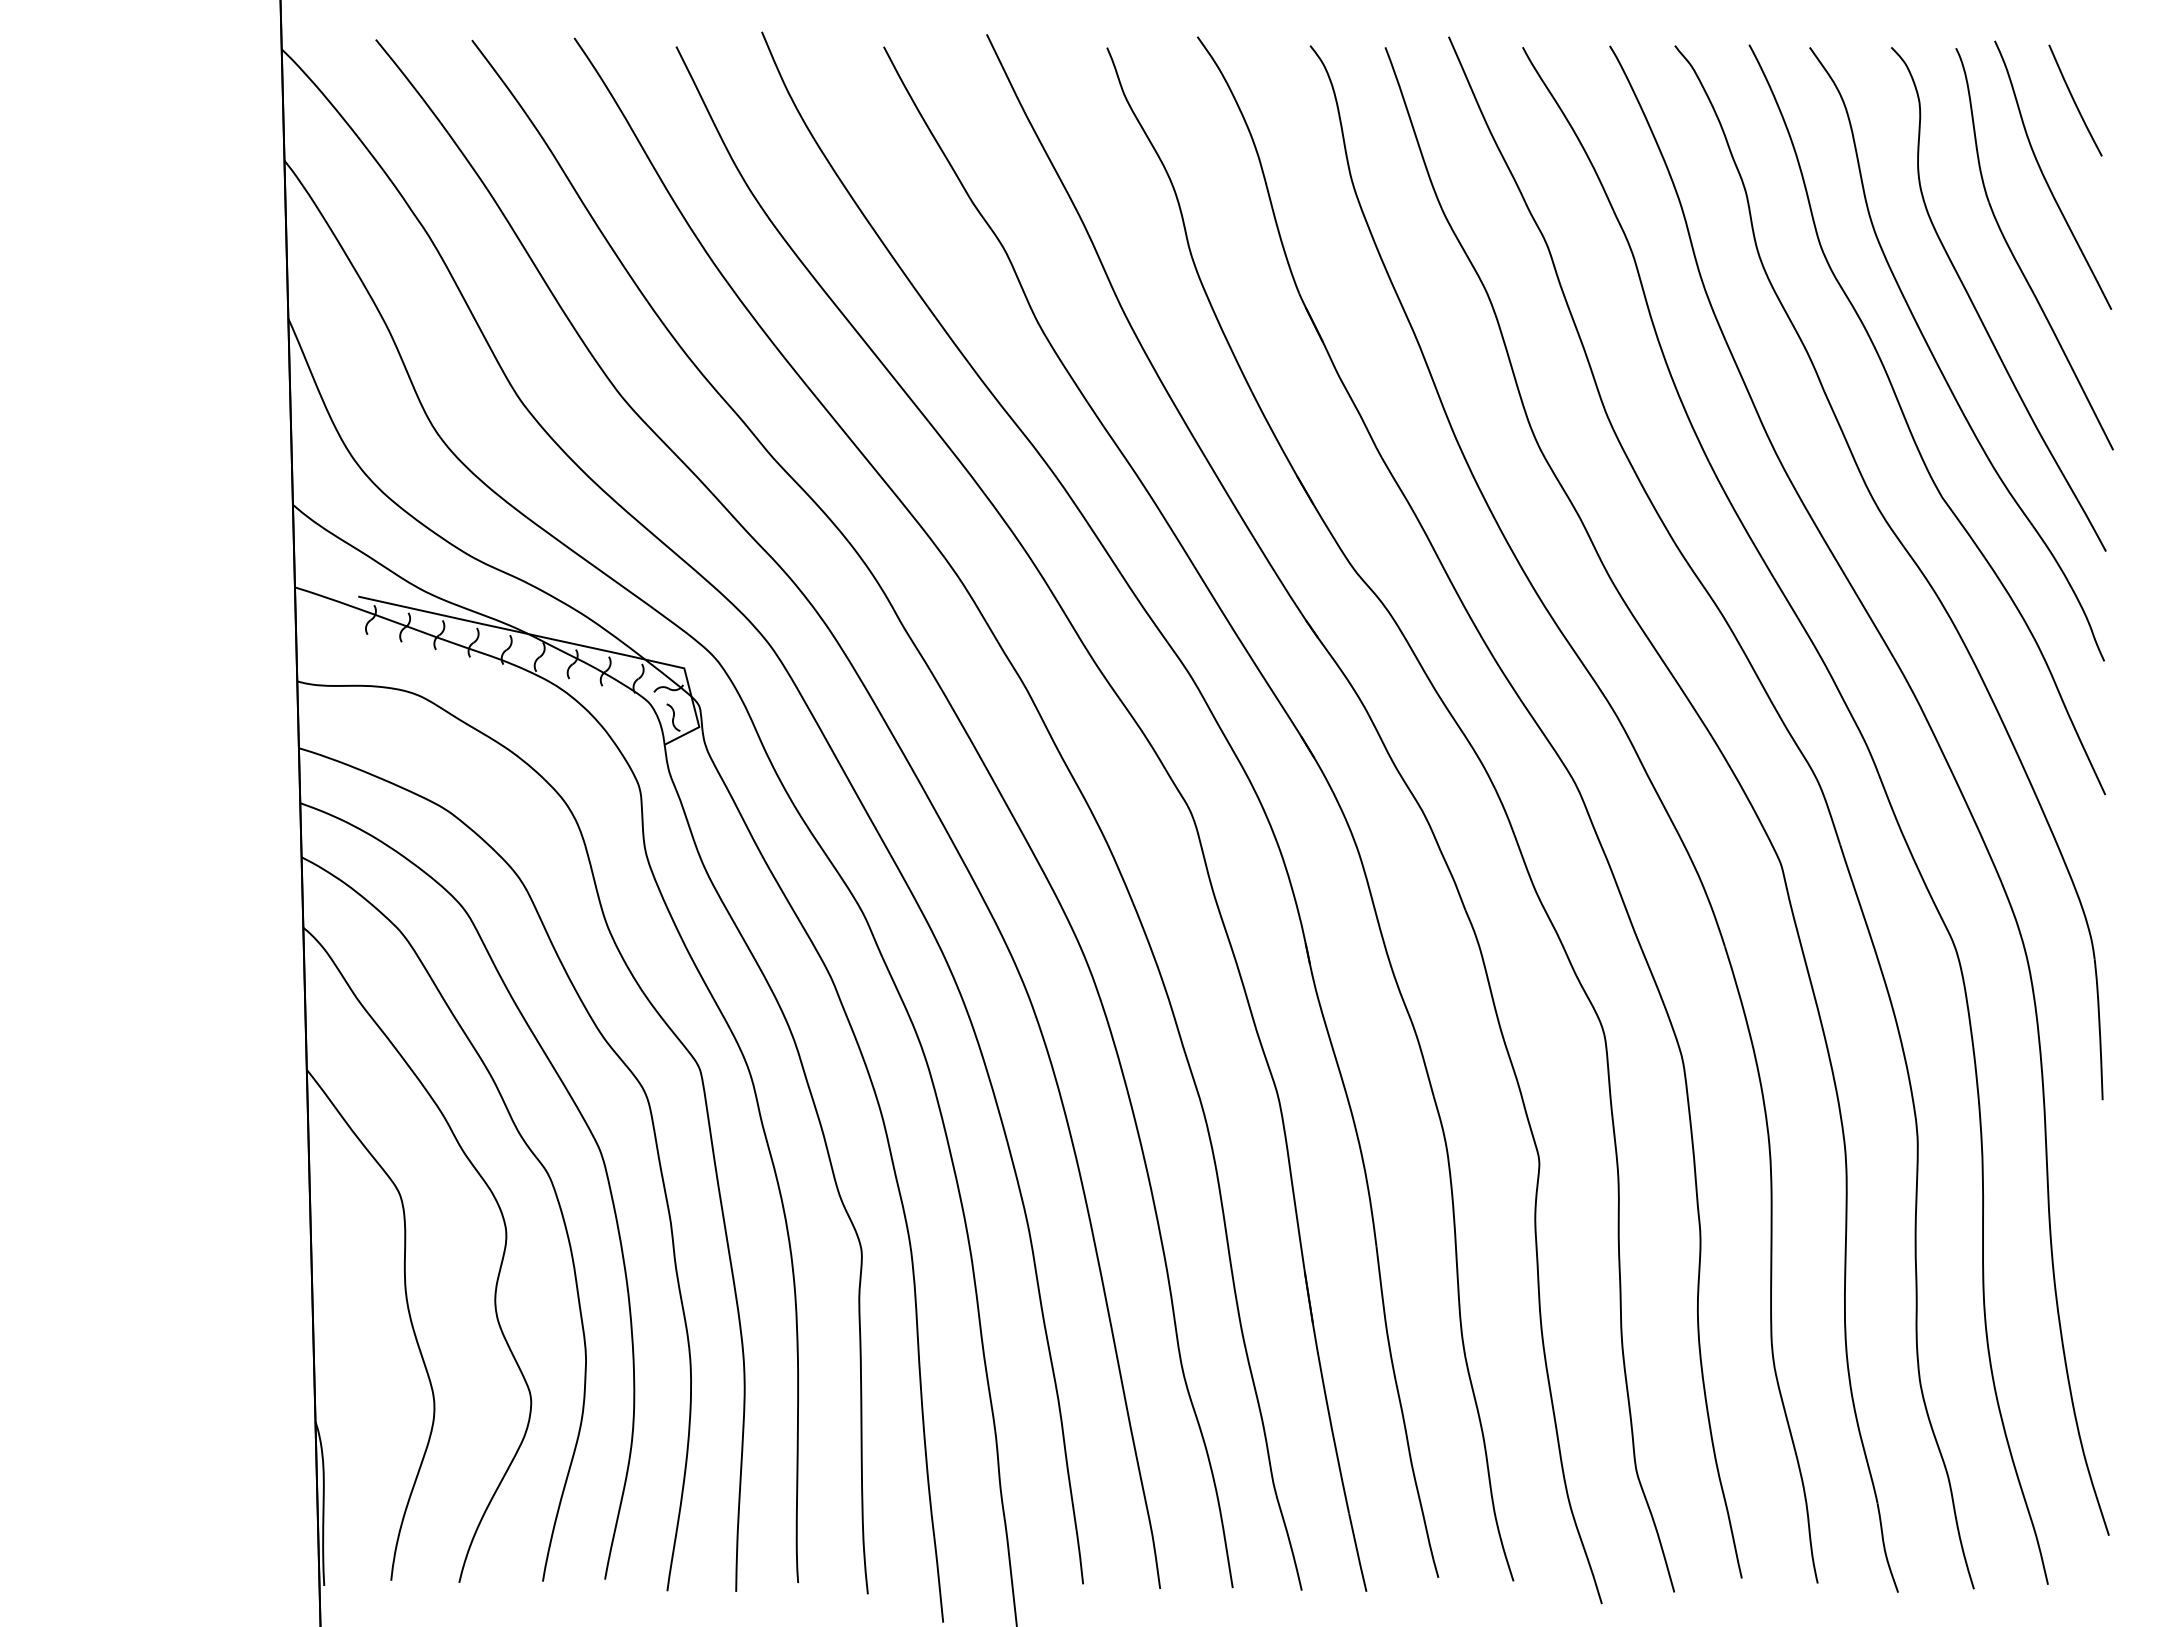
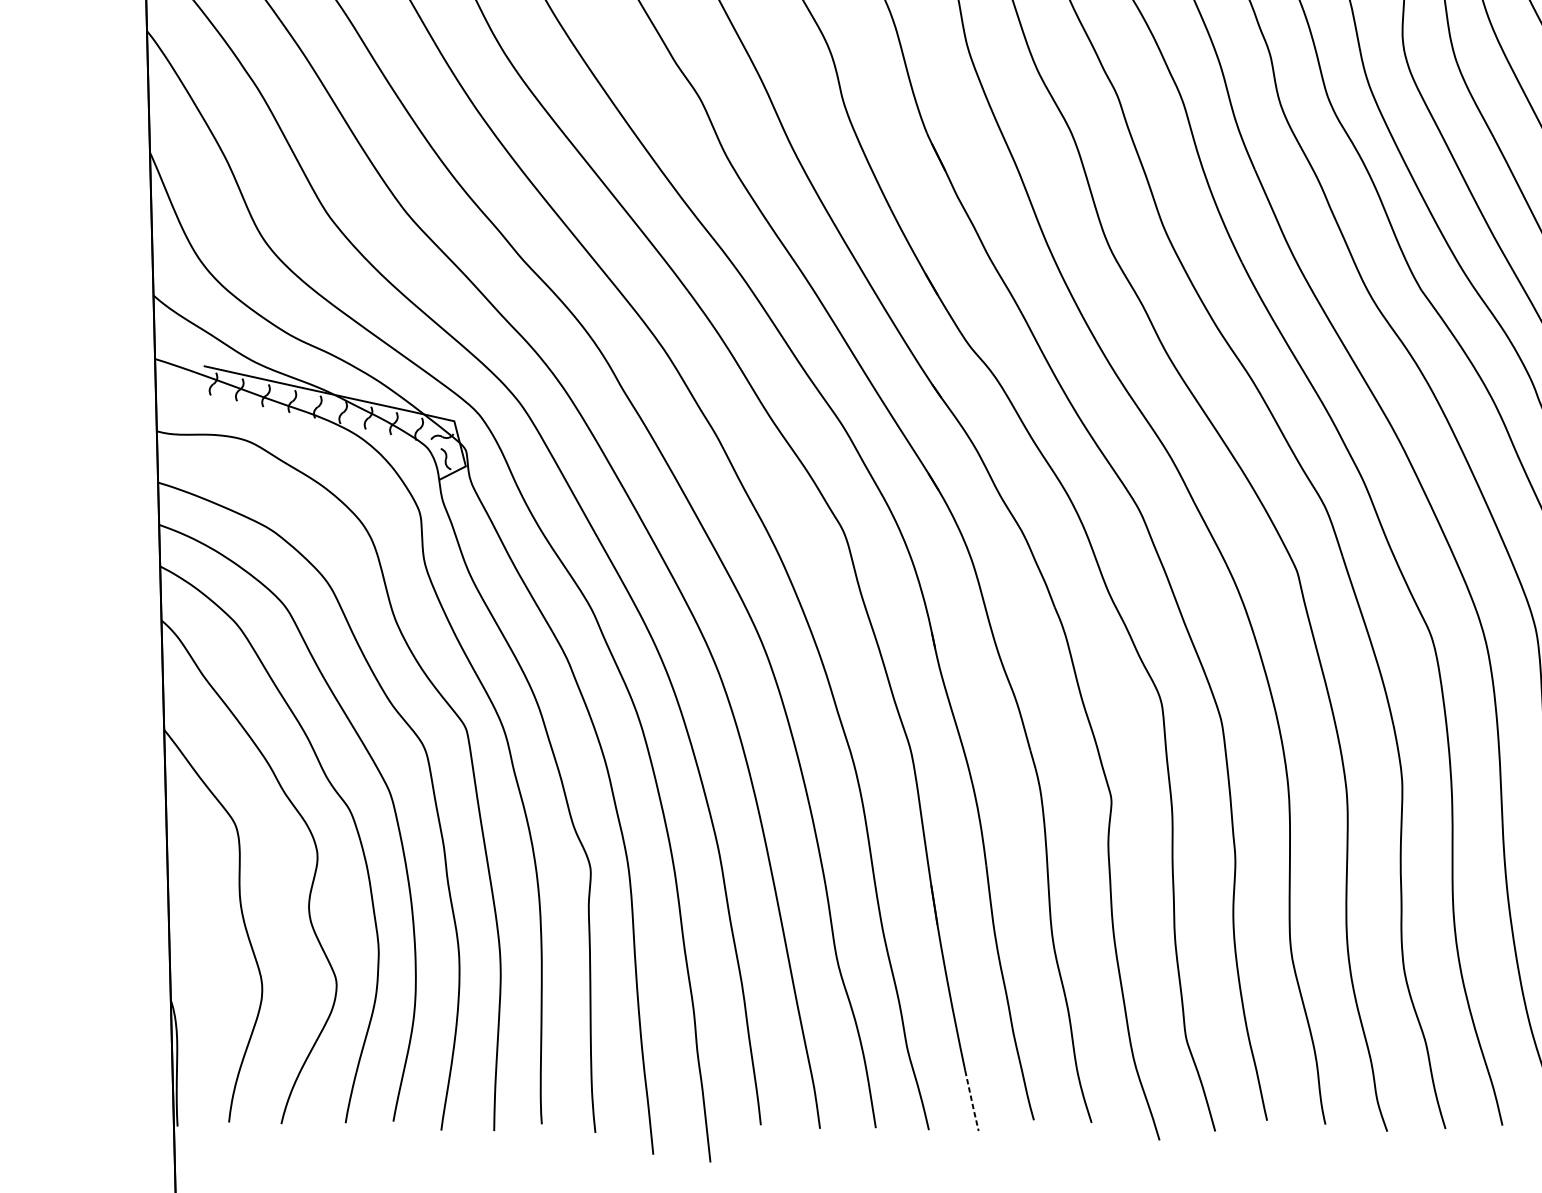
line: (1357, 1553) -> (971, 1101), solid -> dashed

